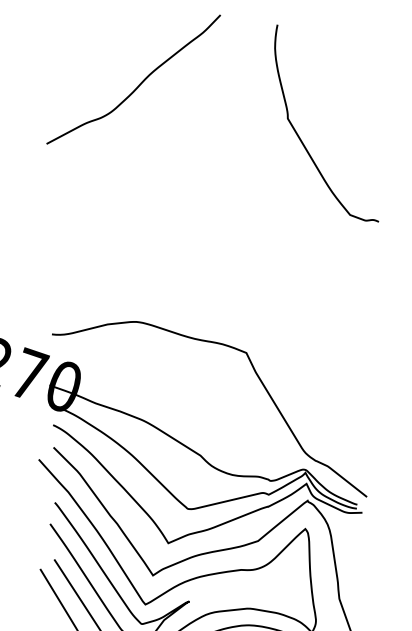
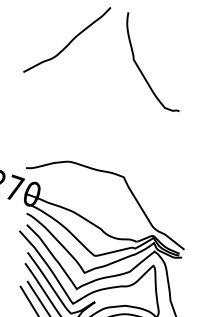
curve: (301, 136) -> (140, 68), moved

